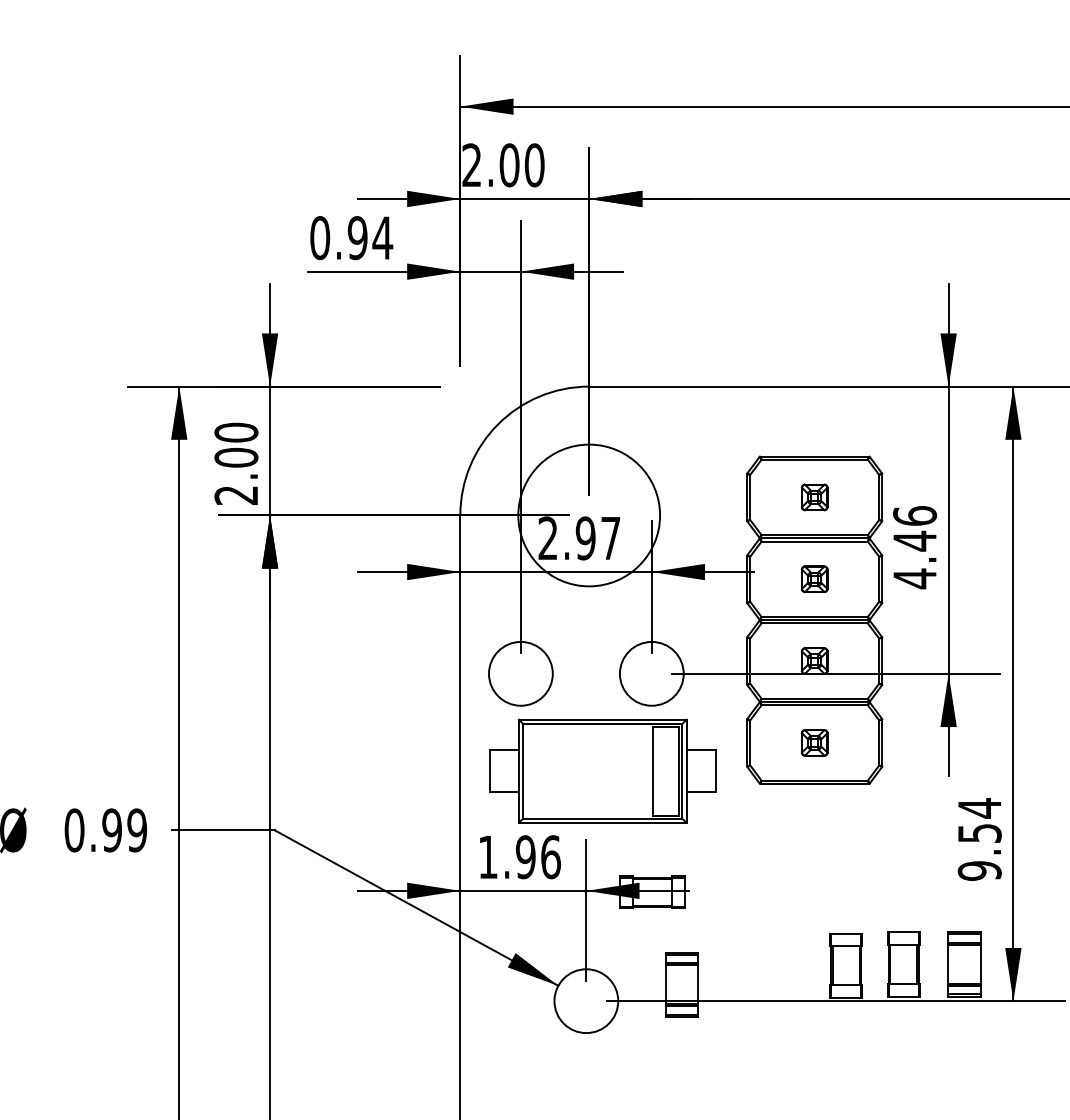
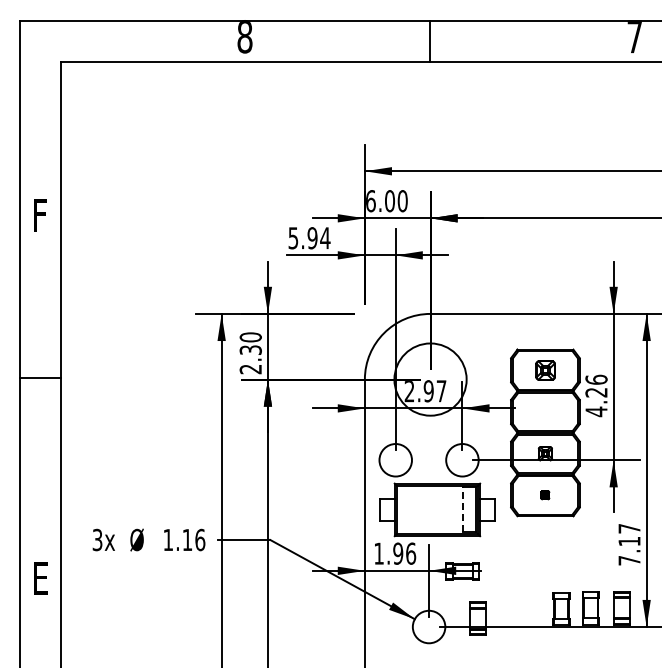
text: (471, 165) -> (370, 201), 2.00 -> 6.00
text: (320, 238) -> (293, 238), 0.94 -> 5.94
text: (235, 458) -> (250, 350), 2.00 -> 2.30
part: (812, 495) -> (544, 369), size x1.4
text: (914, 540) -> (596, 392), 4.46 -> 4.26
part: (812, 578) -> (544, 411), removed
part: (812, 741) -> (544, 494), size x0.6
line: (653, 770) -> (463, 509), solid -> dashed
text: (106, 829) -> (184, 539), 0.99 -> 1.16
text: (979, 839) -> (629, 544), 9.54 -> 7.17

